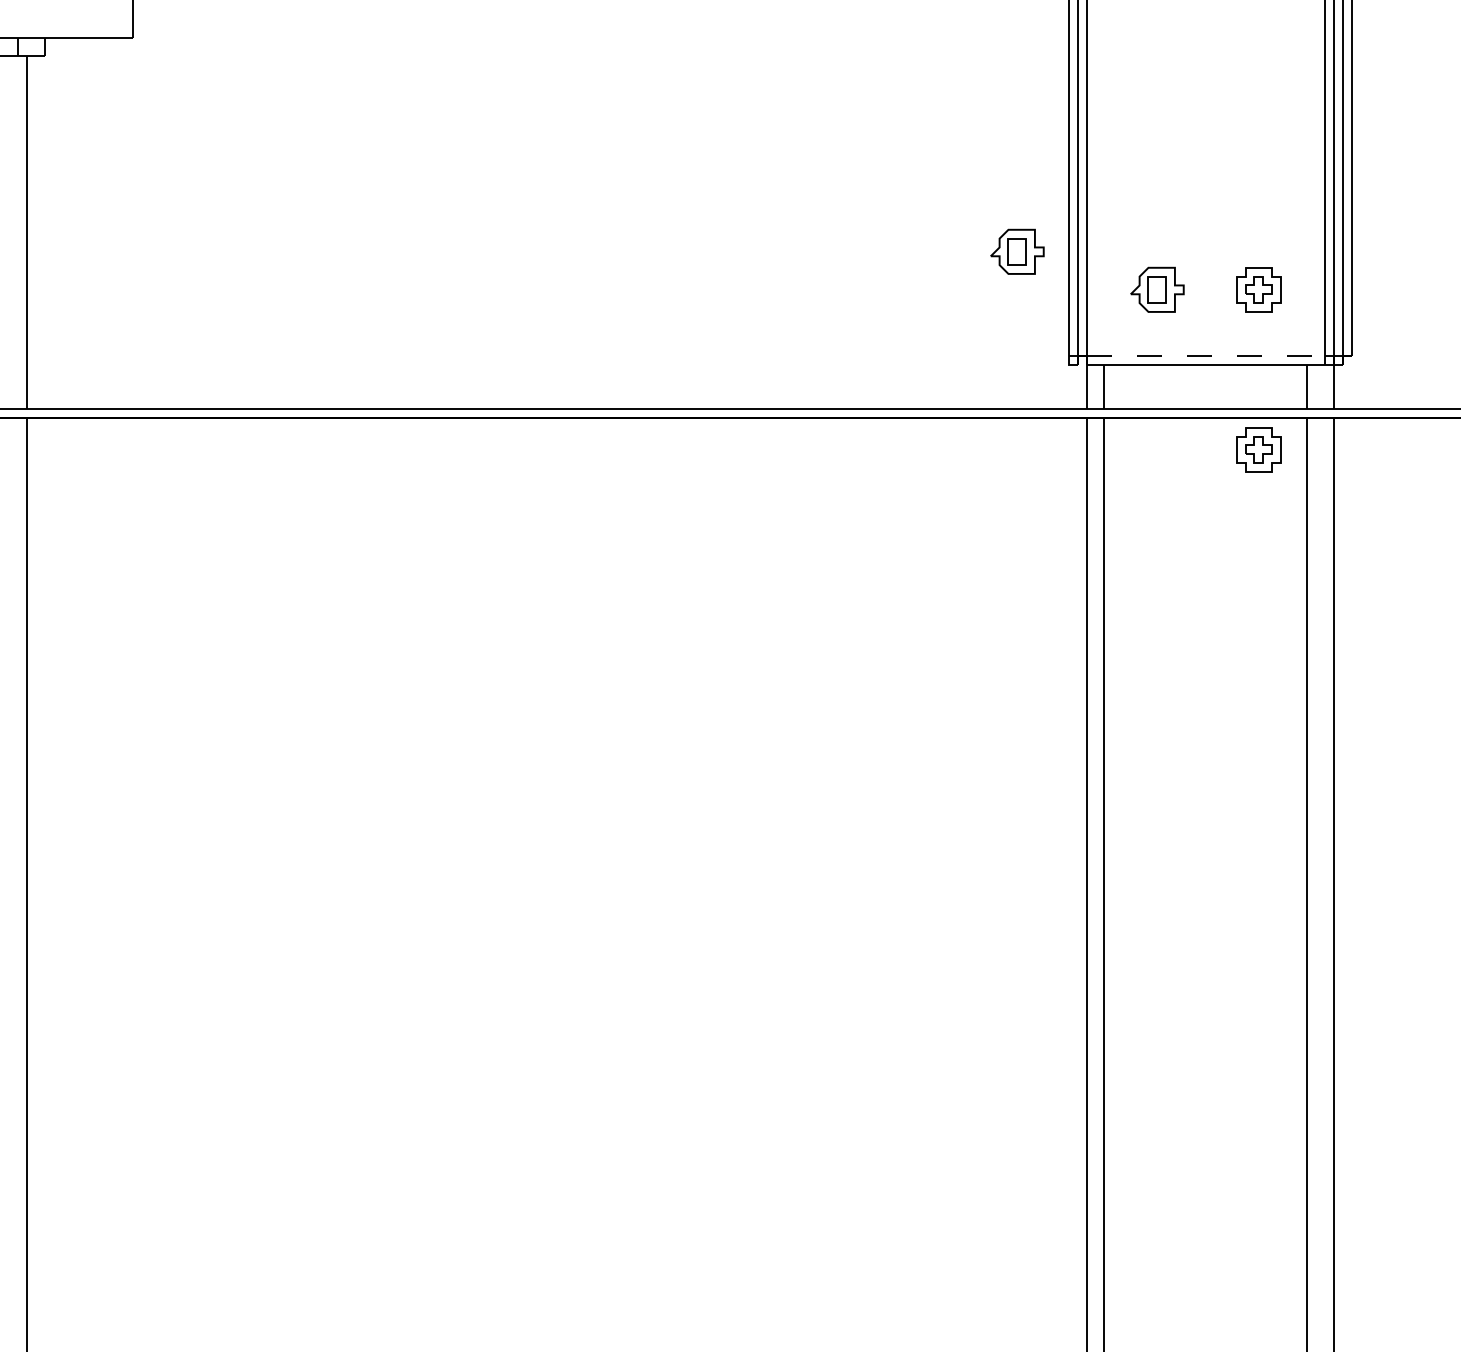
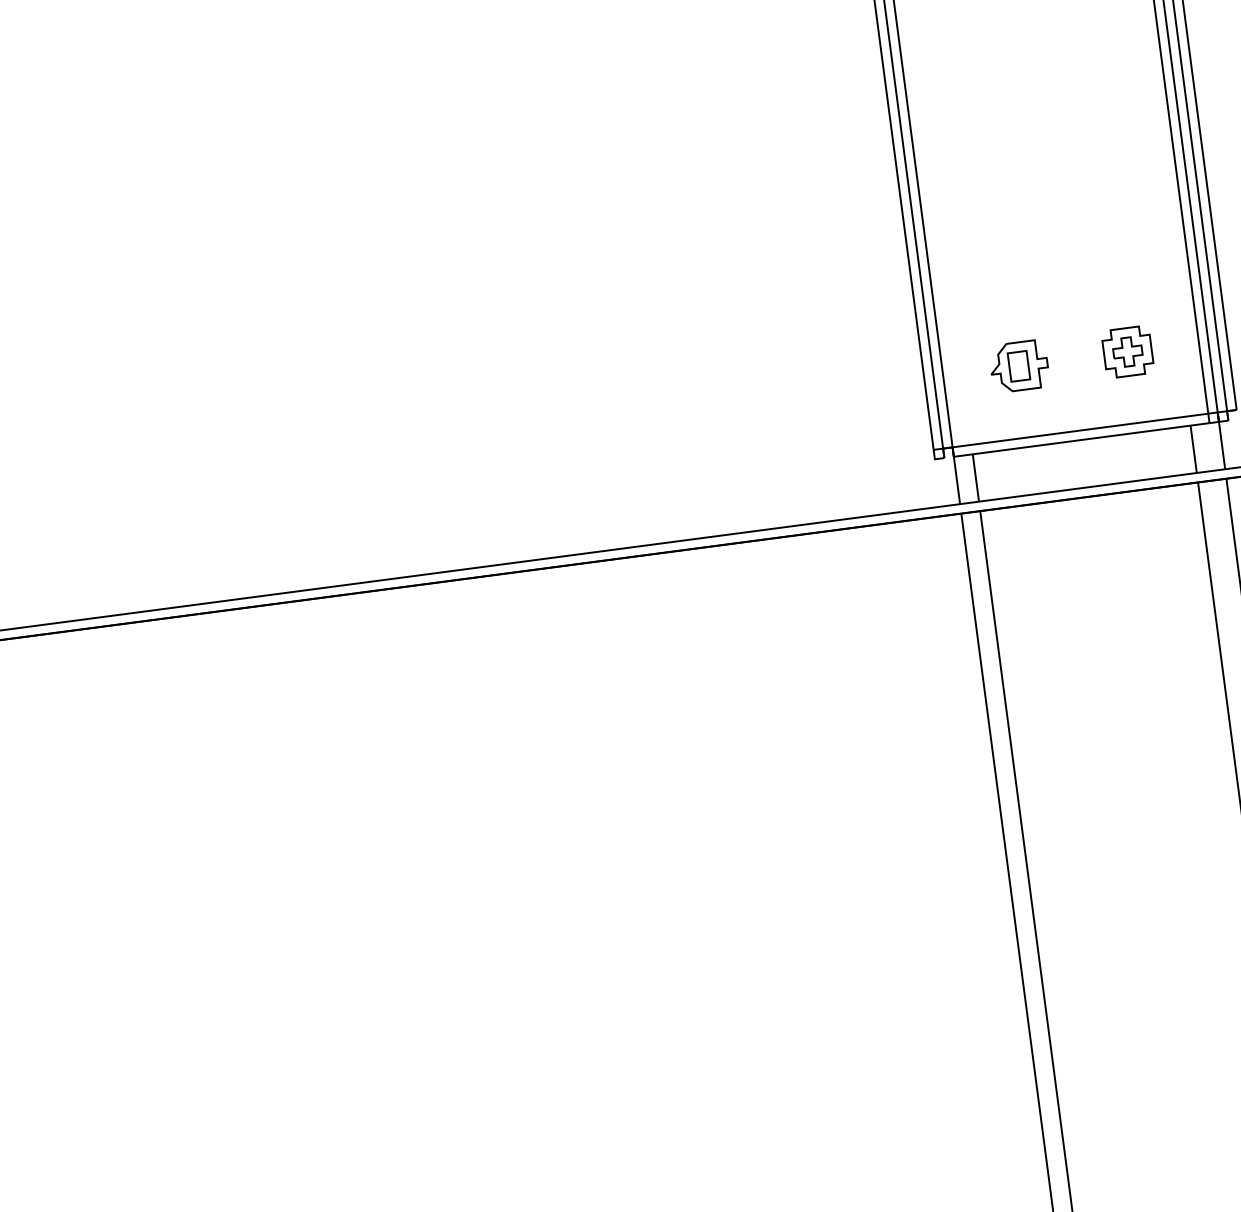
part: (1017, 251) -> (863, 344), removed
line: (1206, 356) -> (1081, 430), dashed -> solid
part: (1258, 449) -> (1150, 523), removed

